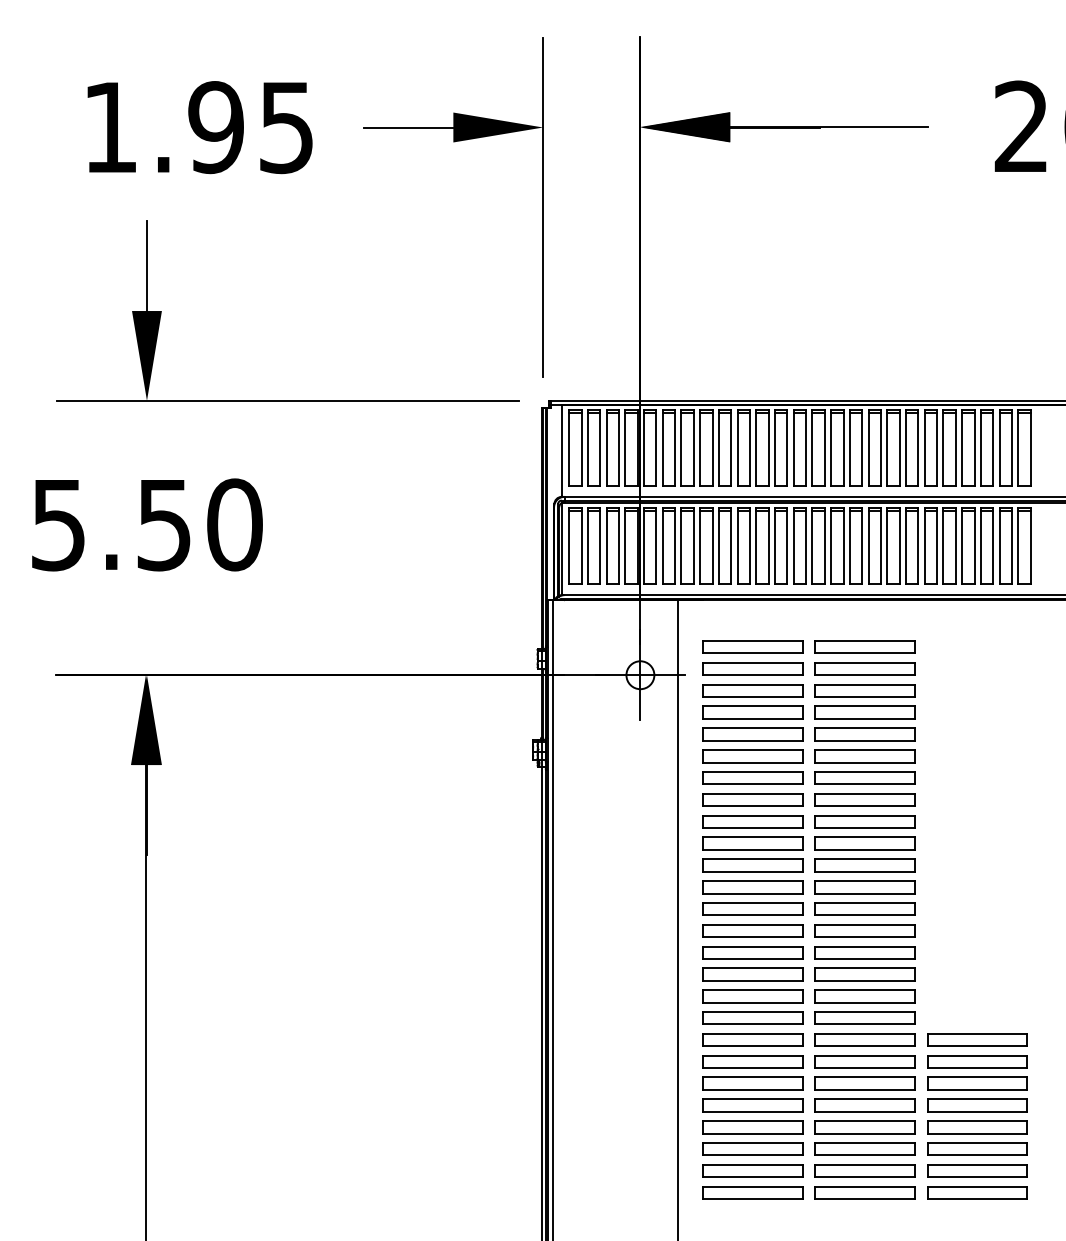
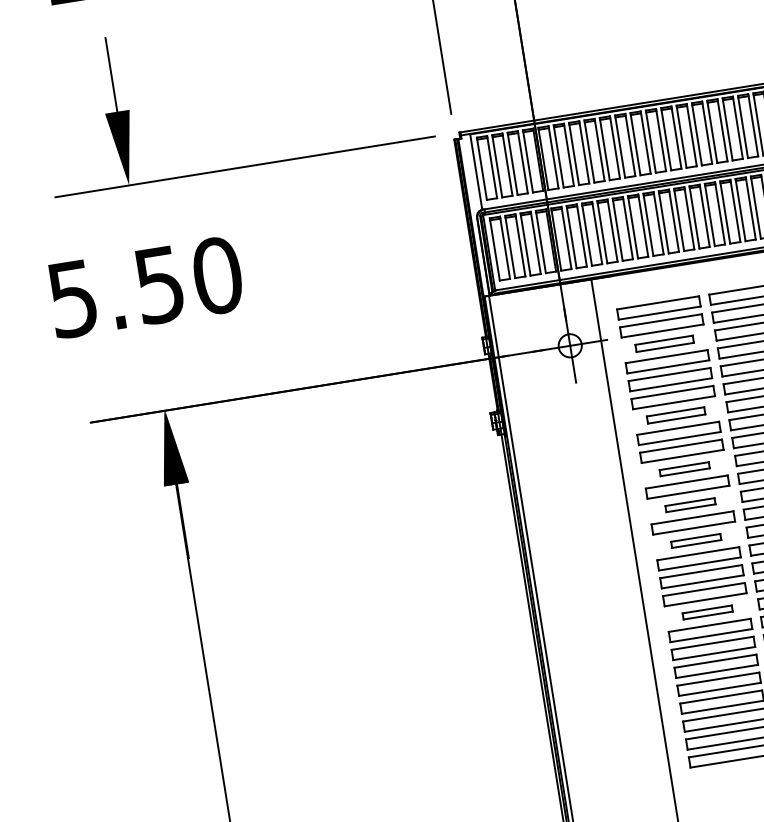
part: (752, 690) -> (664, 343), size x0.7
part: (752, 777) -> (675, 415), size x0.7
part: (752, 843) -> (684, 469), size x0.6
part: (752, 887) -> (690, 505), size x0.6
part: (752, 930) -> (695, 540), size x0.6
part: (752, 1017) -> (707, 612), size x0.6

